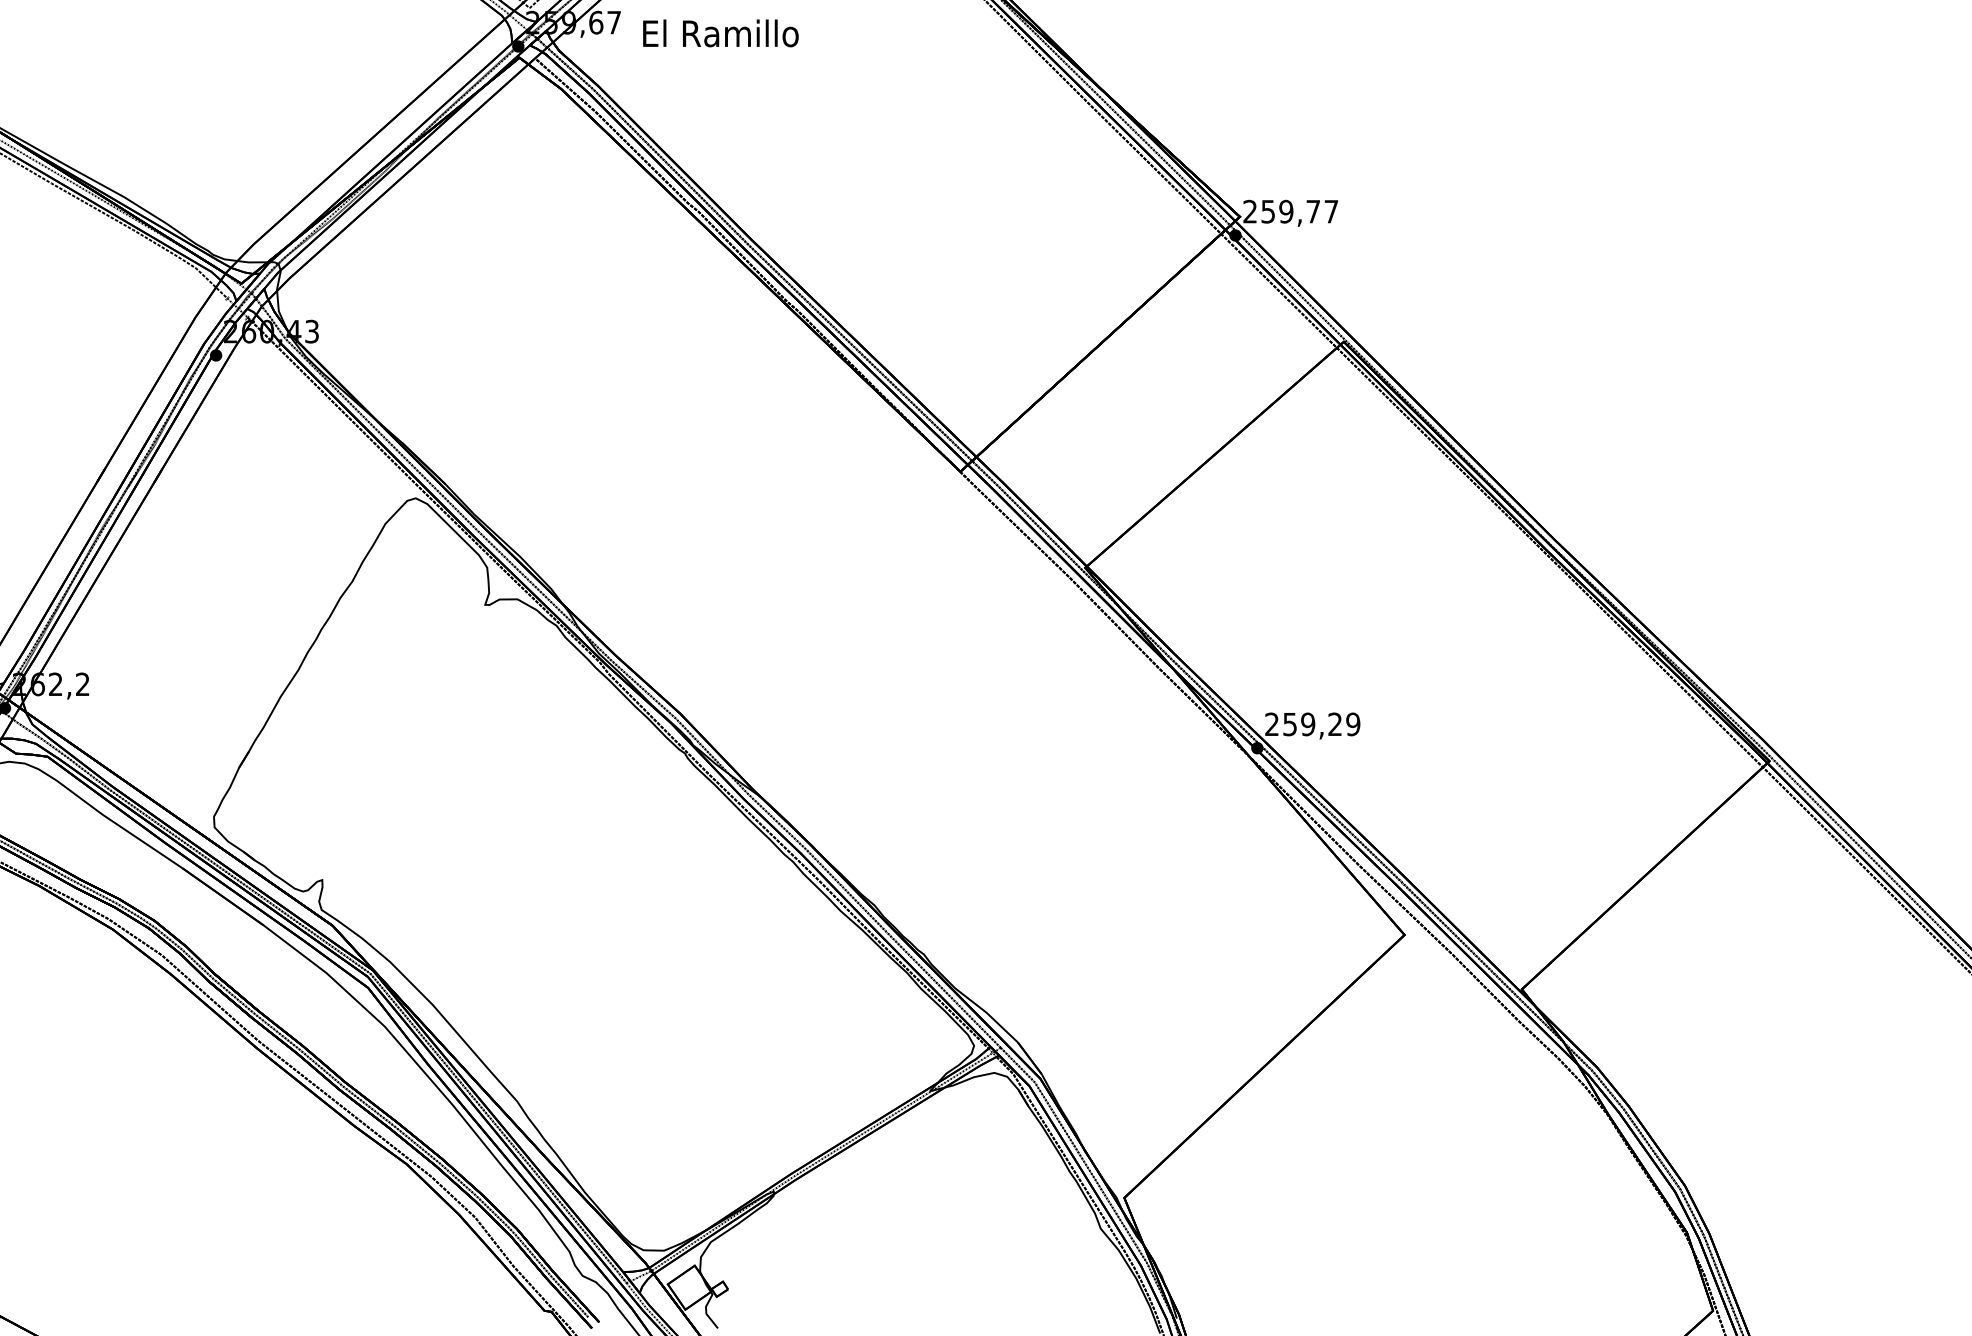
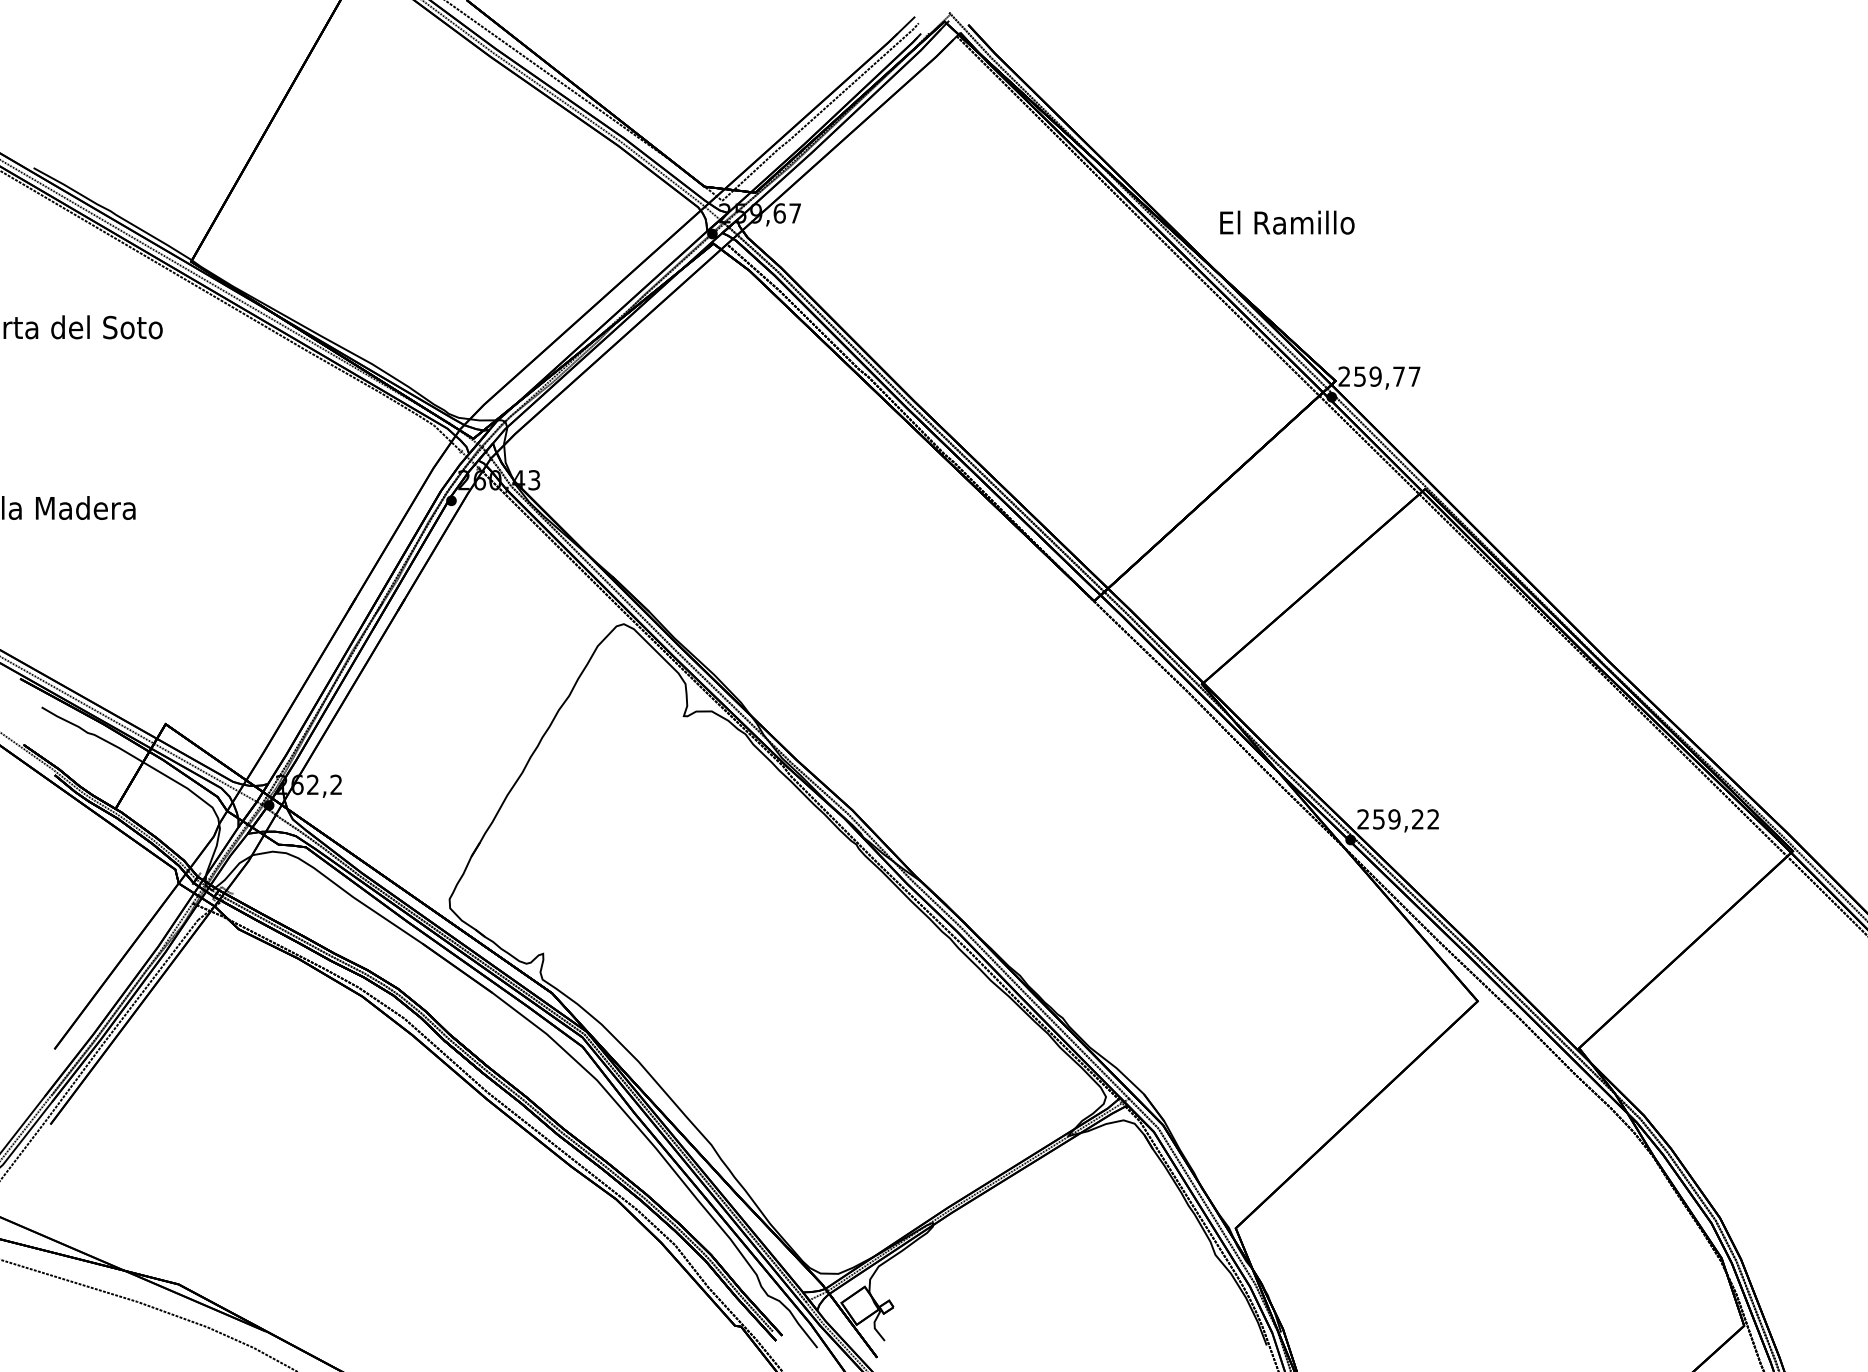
text: (721, 33) -> (1287, 222), moved
text: (1353, 724) -> (1433, 819), 259,29 -> 259,22

